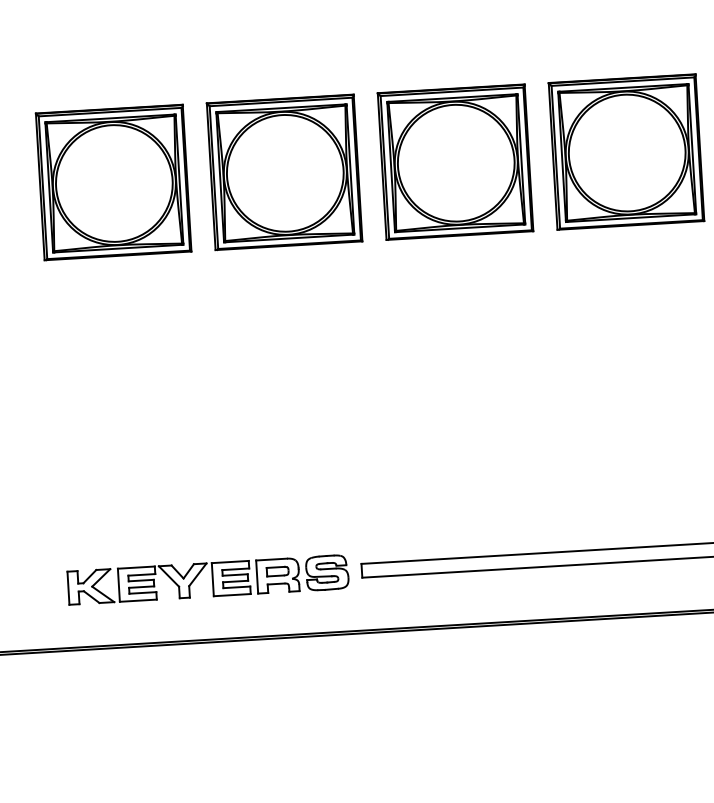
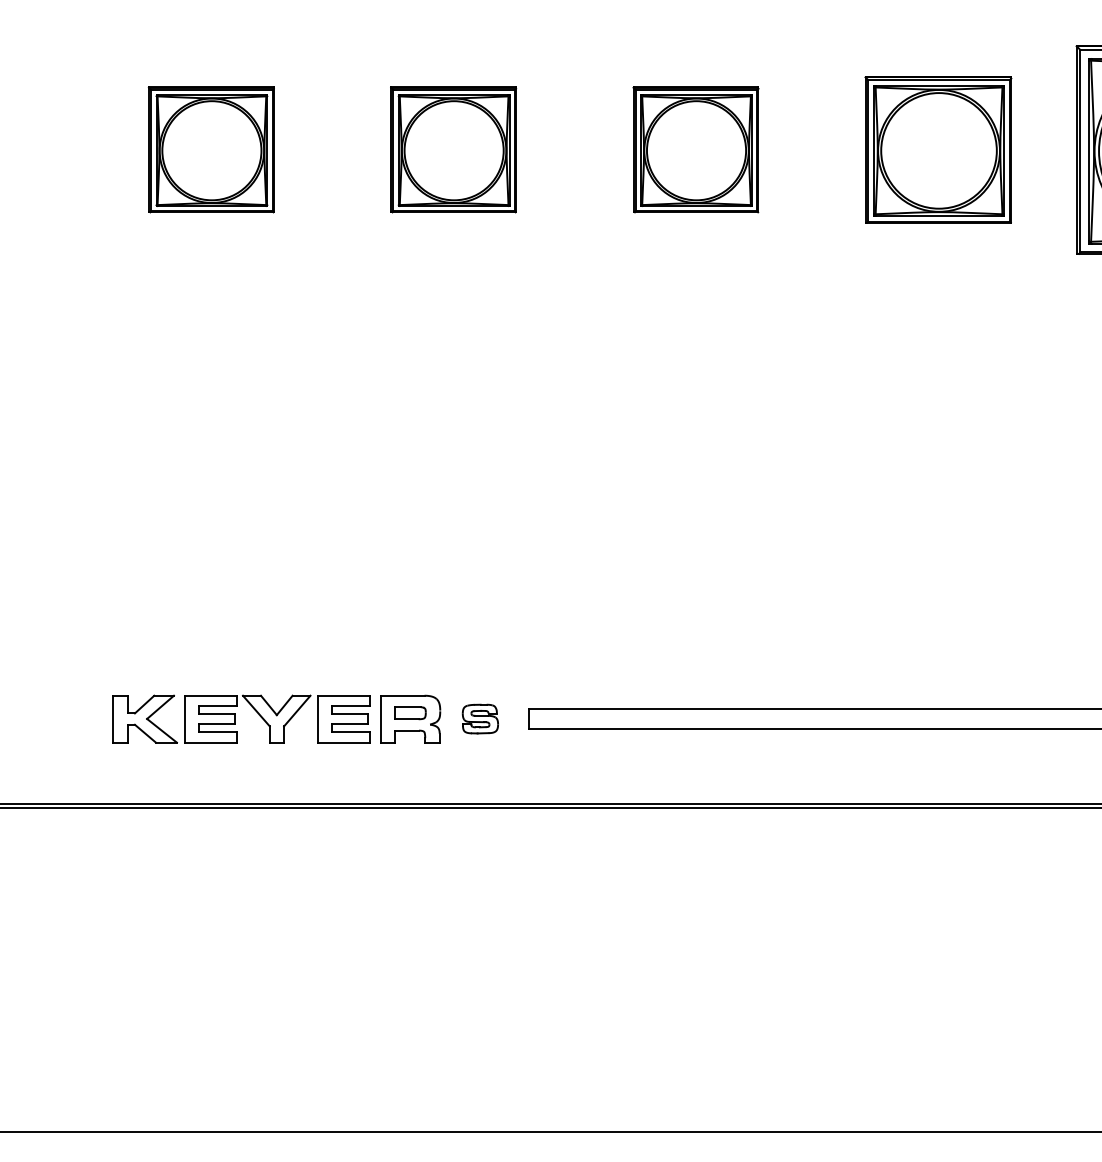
part: (626, 151) -> (938, 149), size x0.7
part: (455, 162) -> (695, 149), size x0.6
part: (284, 172) -> (453, 149), size x0.6
part: (113, 182) -> (211, 149), size x0.6
part: (327, 572) -> (480, 718), size x0.6

